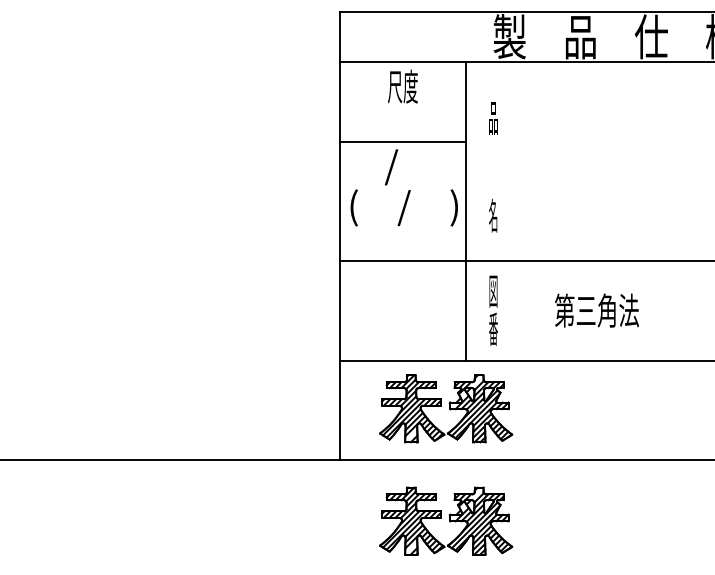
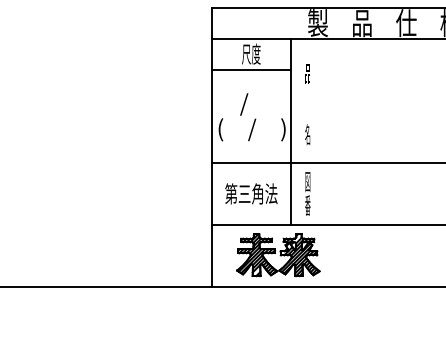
line: (401, 143) -> (250, 70), moved
text: (597, 309) -> (251, 193), moved
part: (446, 521) -> (278, 325), removed

